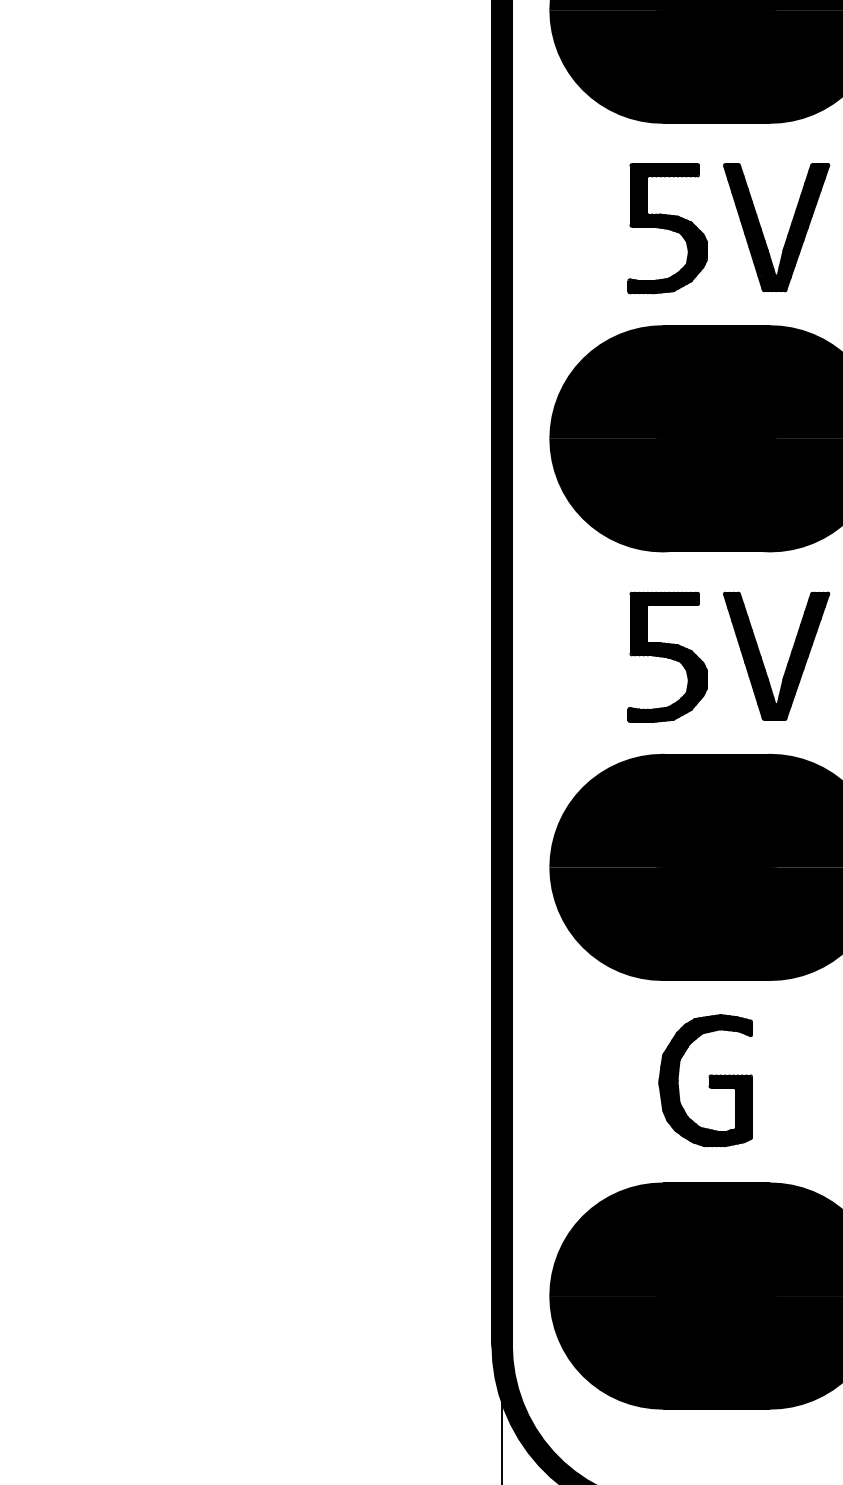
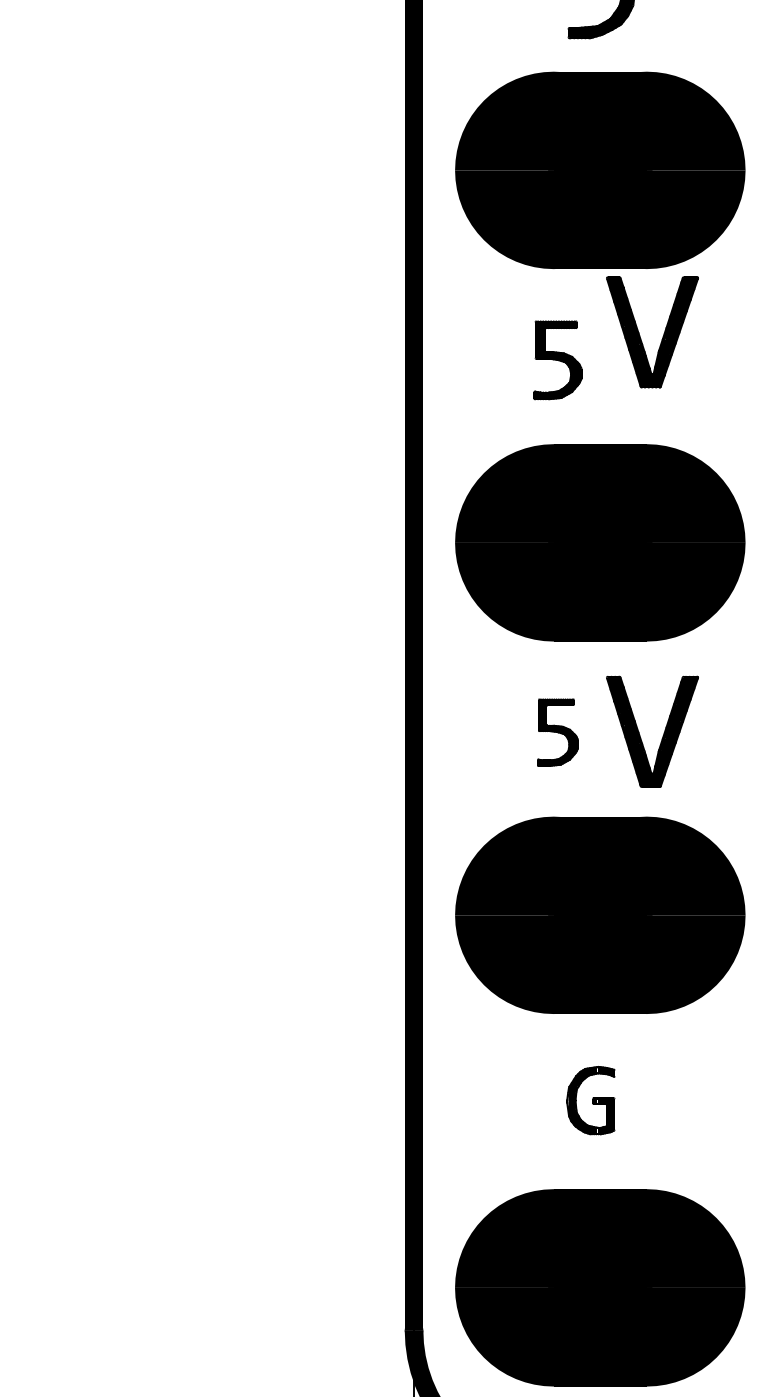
part: (667, 228) -> (557, 360), size x0.7
part: (788, 232) -> (662, 336), moved
part: (667, 657) -> (557, 732), size x0.6
part: (705, 1080) -> (590, 1100), size x0.6

